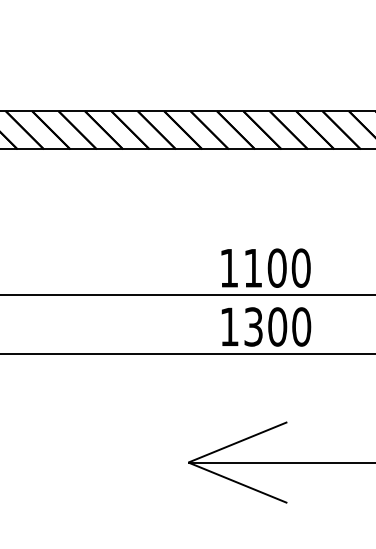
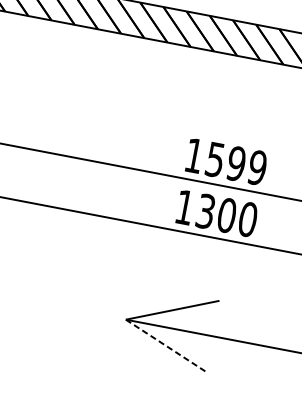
text: (277, 267) -> (236, 163), 1100 -> 1599
line: (238, 482) -> (166, 345), solid -> dashed

